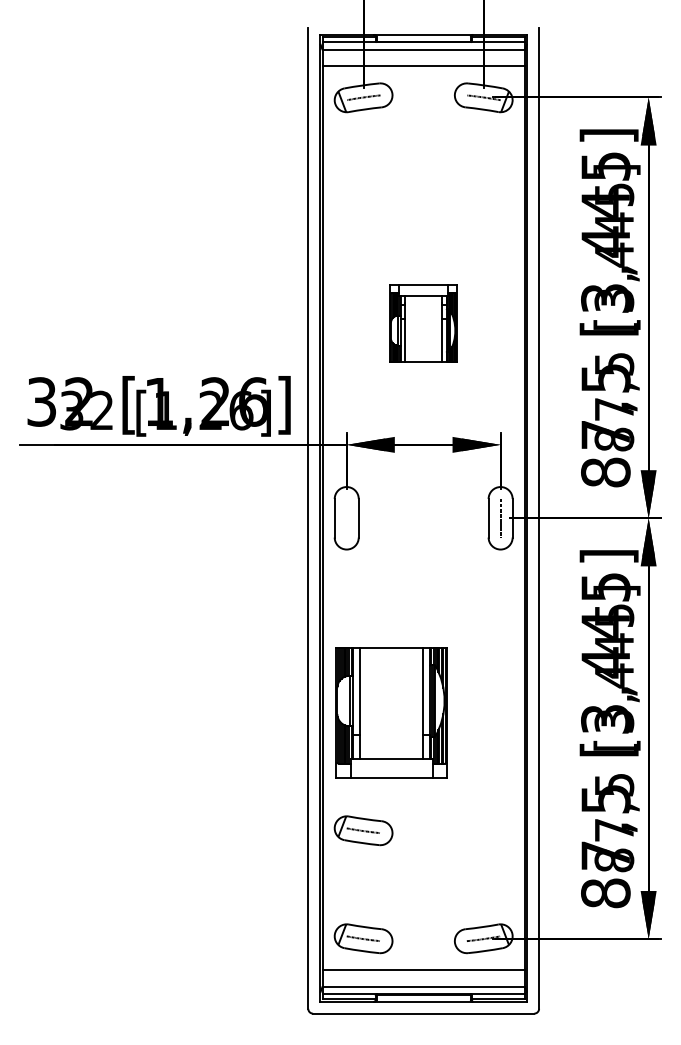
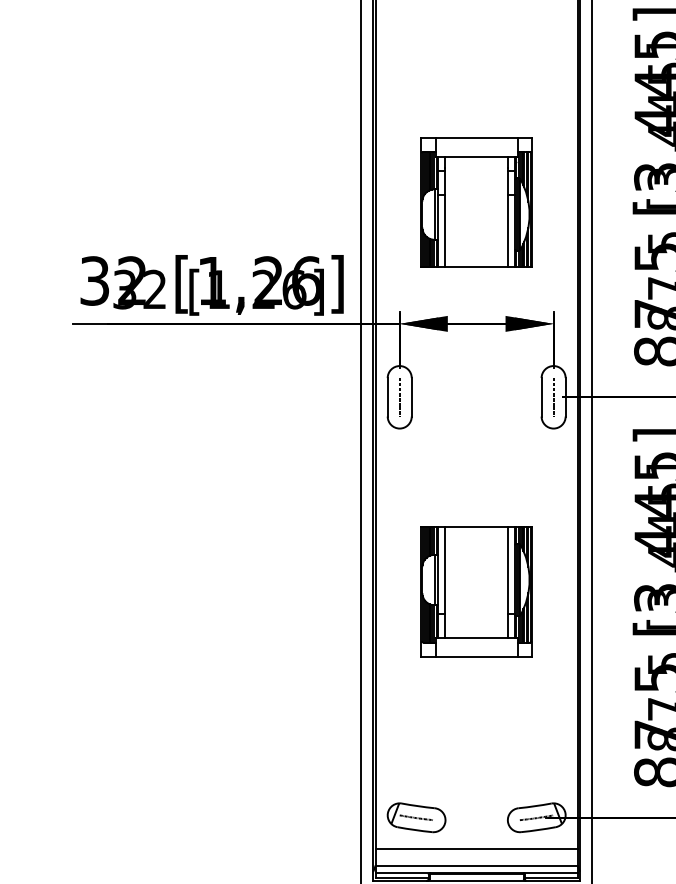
part: (423, 323) -> (476, 202), size x1.67
line: (346, 518) -> (399, 397), added
part: (391, 712) -> (476, 591), moved
part: (363, 830) -> (416, 709), removed

